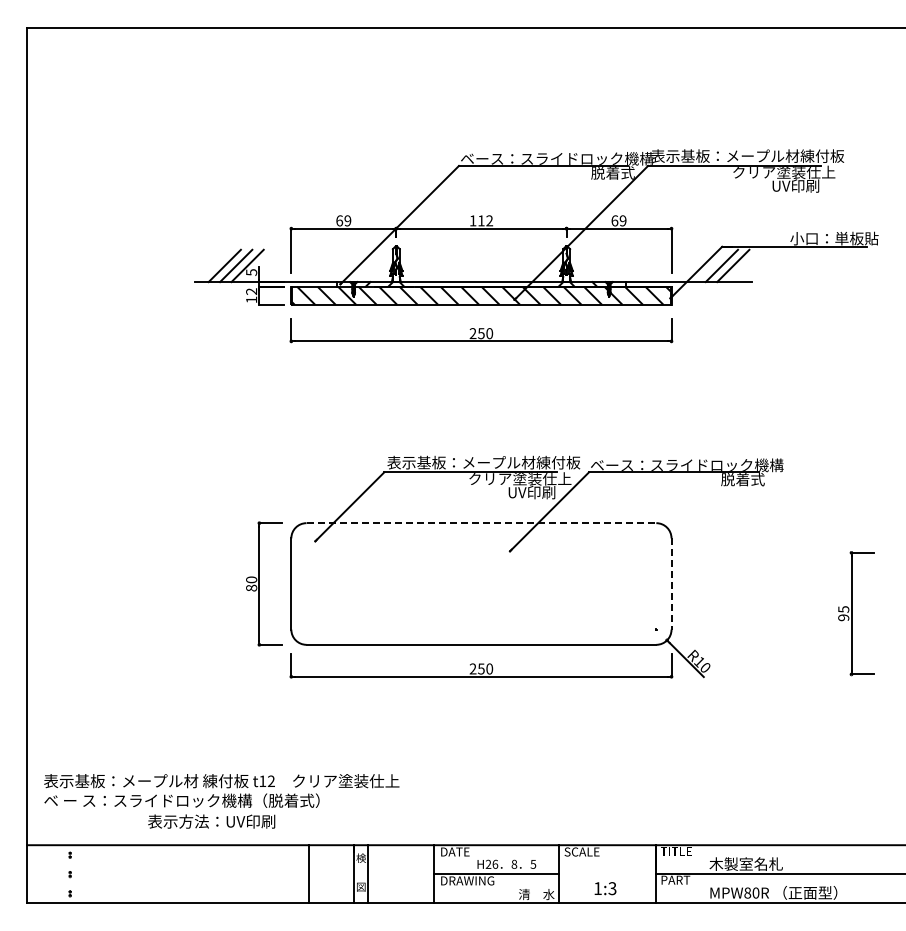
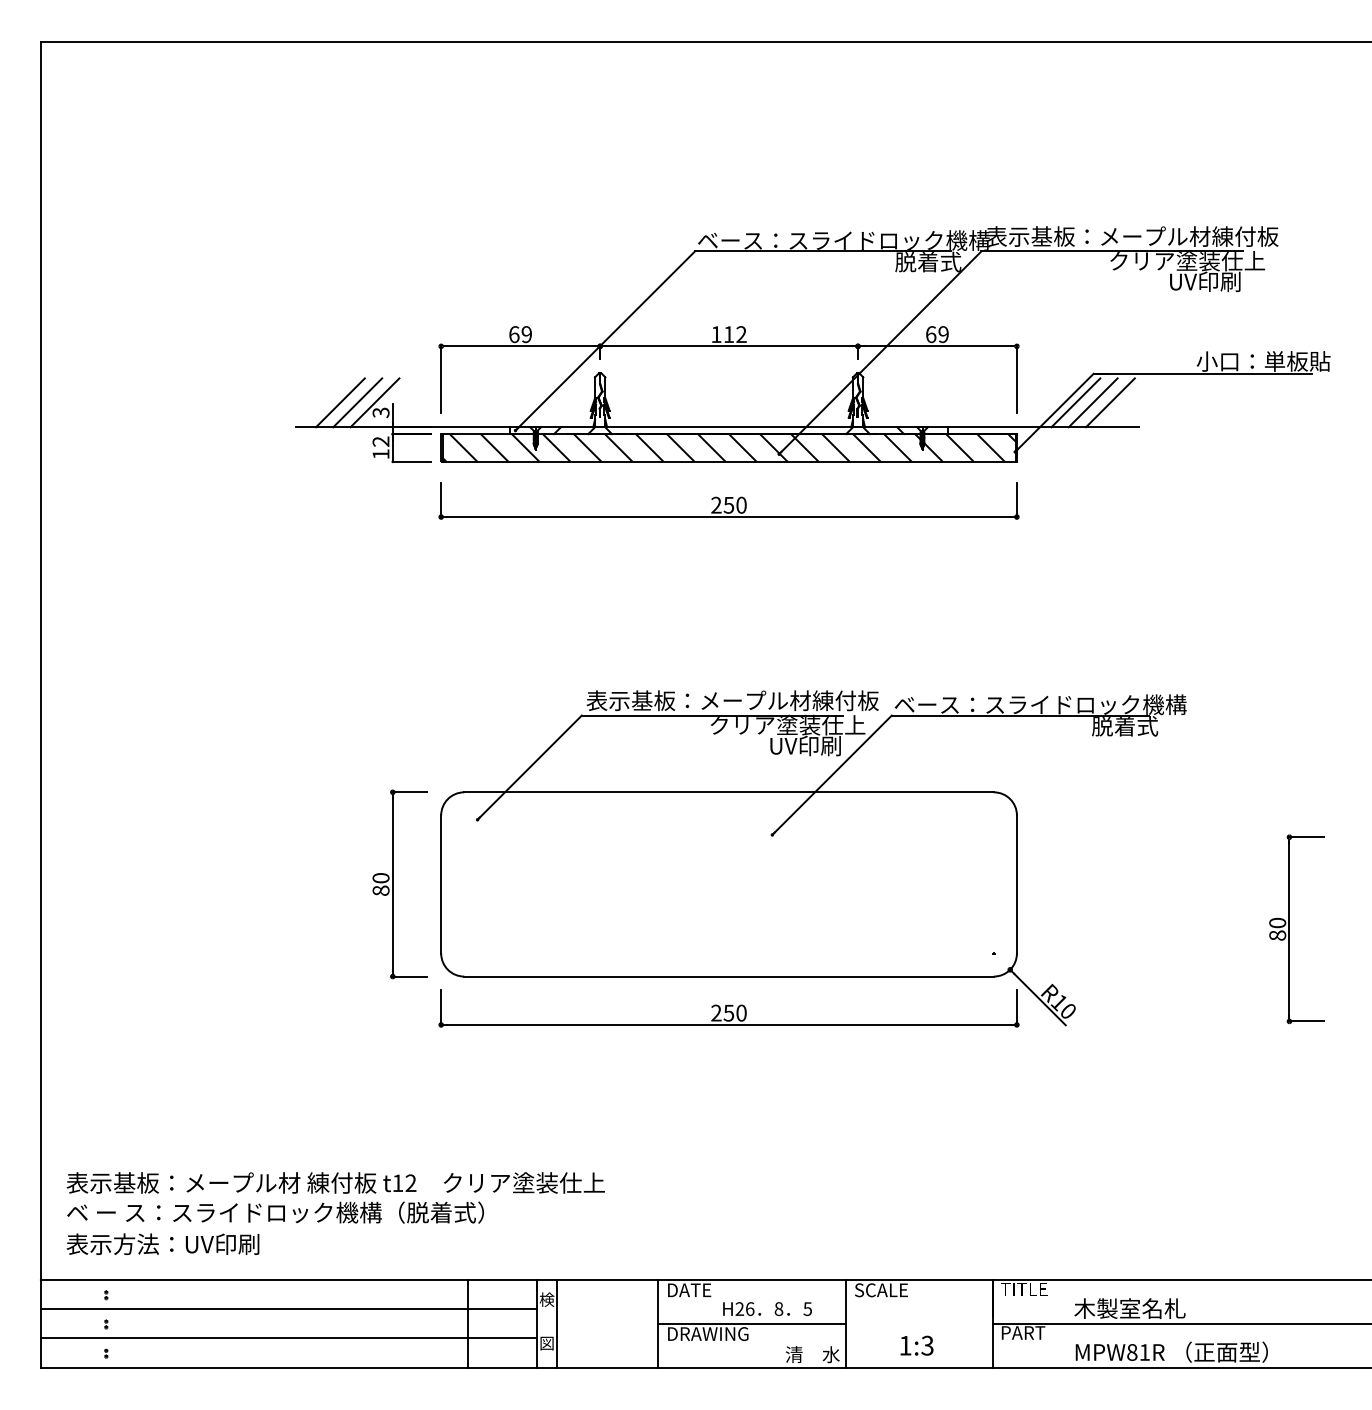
line: (710, 265) -> (1075, 402), added
text: (251, 272) -> (380, 412), 5 -> 3
line: (481, 523) -> (729, 792), dashed -> solid
line: (671, 584) -> (1016, 885), dashed -> solid
text: (843, 613) -> (1277, 929), 95 -> 80
text: (211, 821) -> (162, 1244), moved
line: (190, 864) -> (288, 1309), added
line: (190, 883) -> (288, 1337), added
text: (755, 892) -> (1144, 1351), MPW80R -> MPW81R

